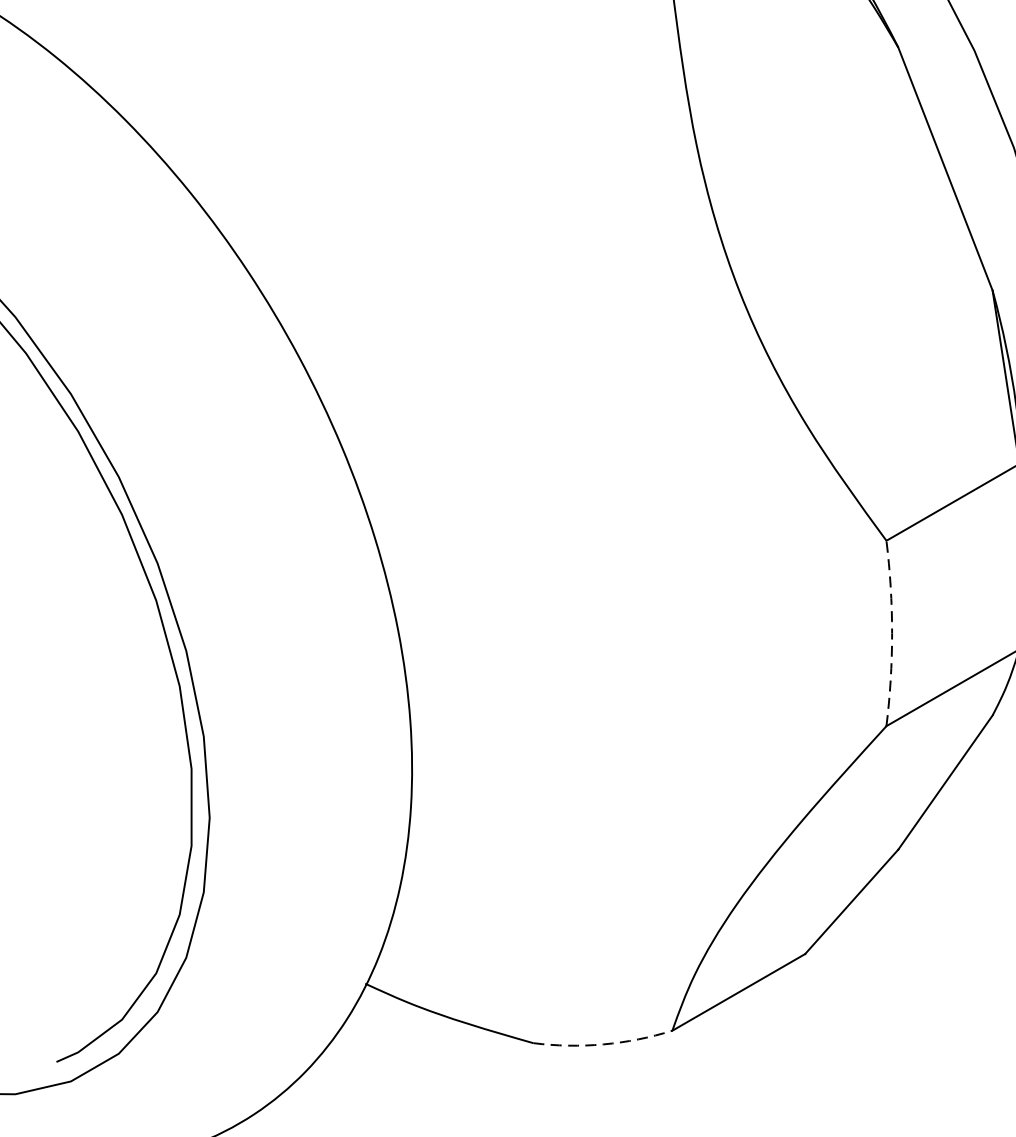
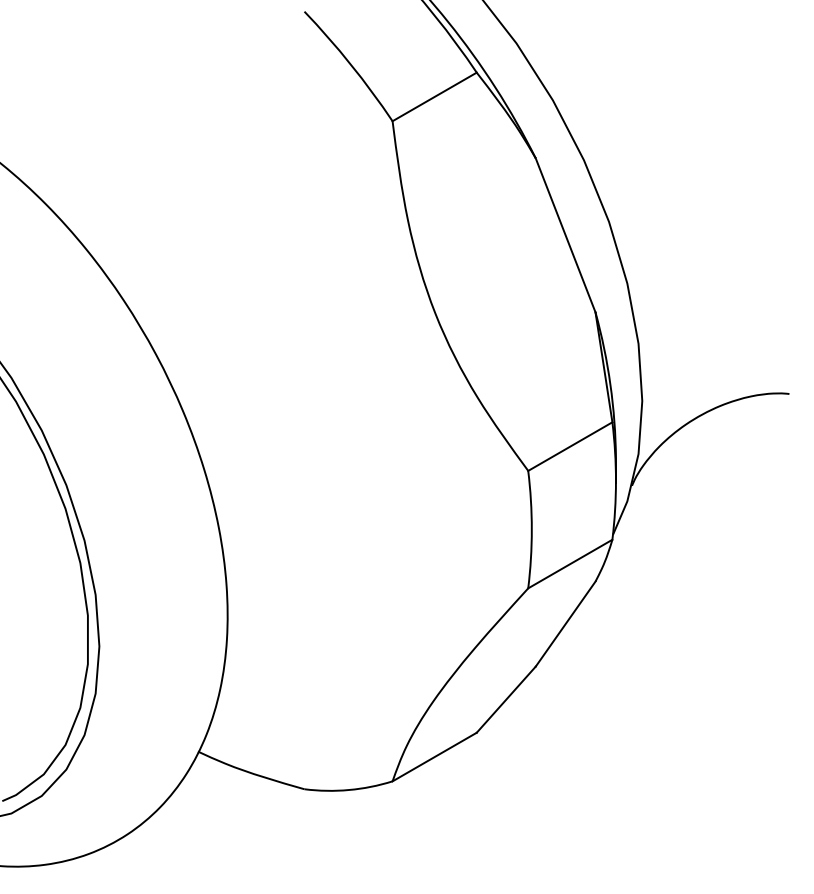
arc: (891, 633) -> (531, 529), dashed -> solid
arc: (602, 1045) -> (348, 790), dashed -> solid

